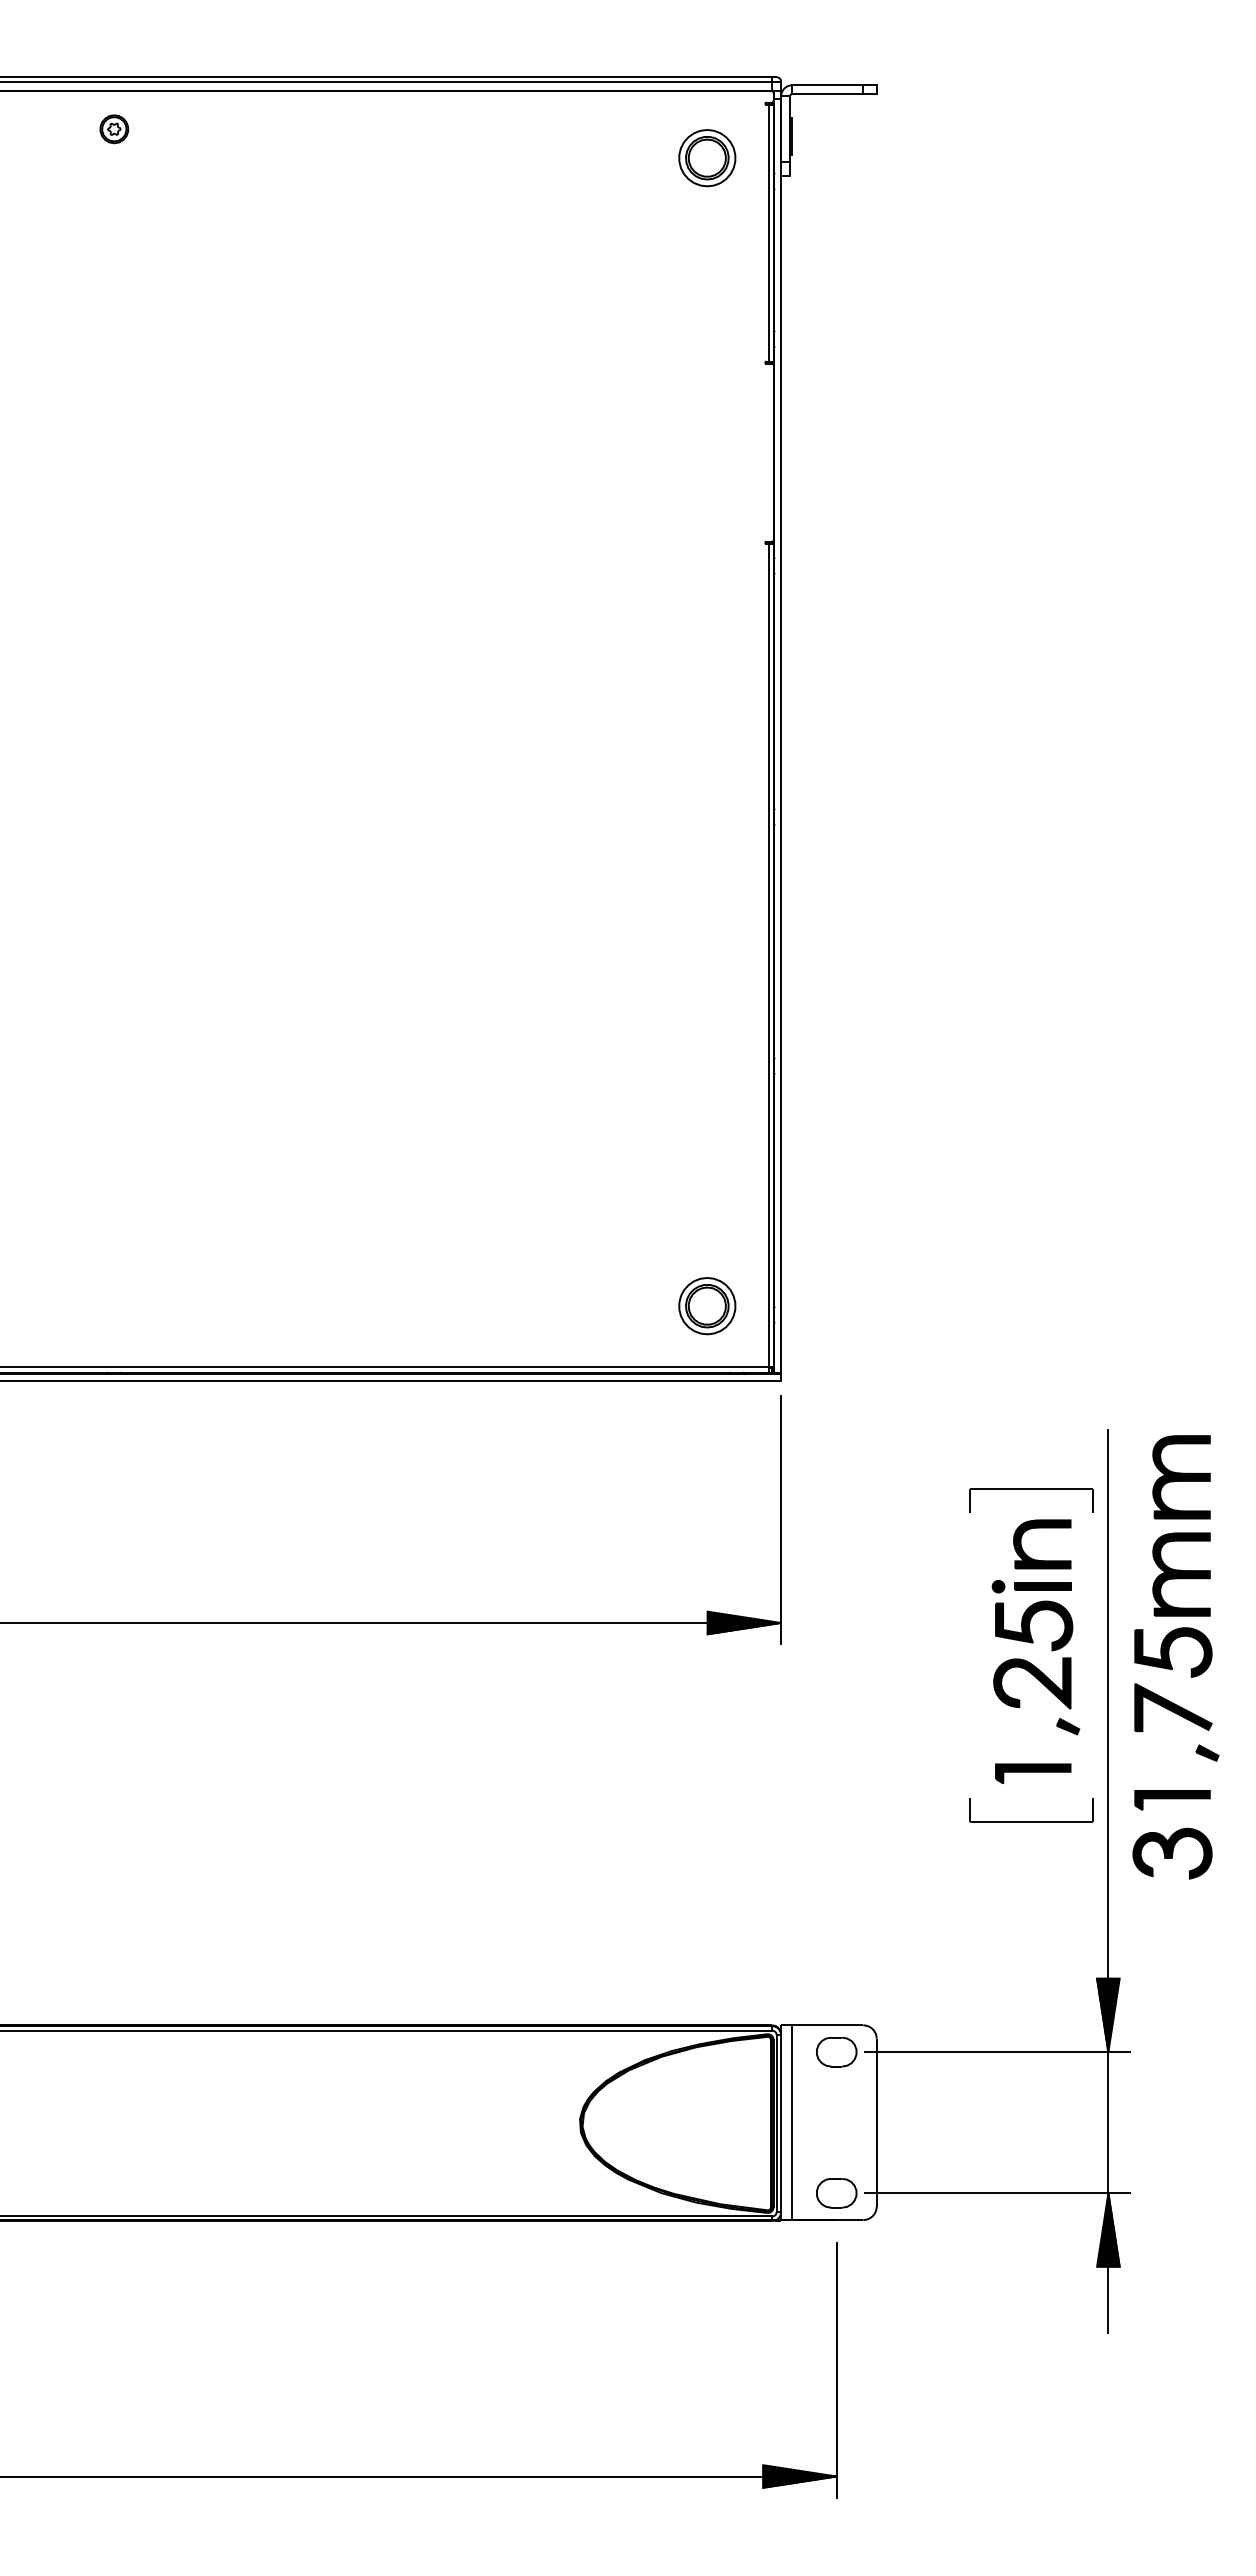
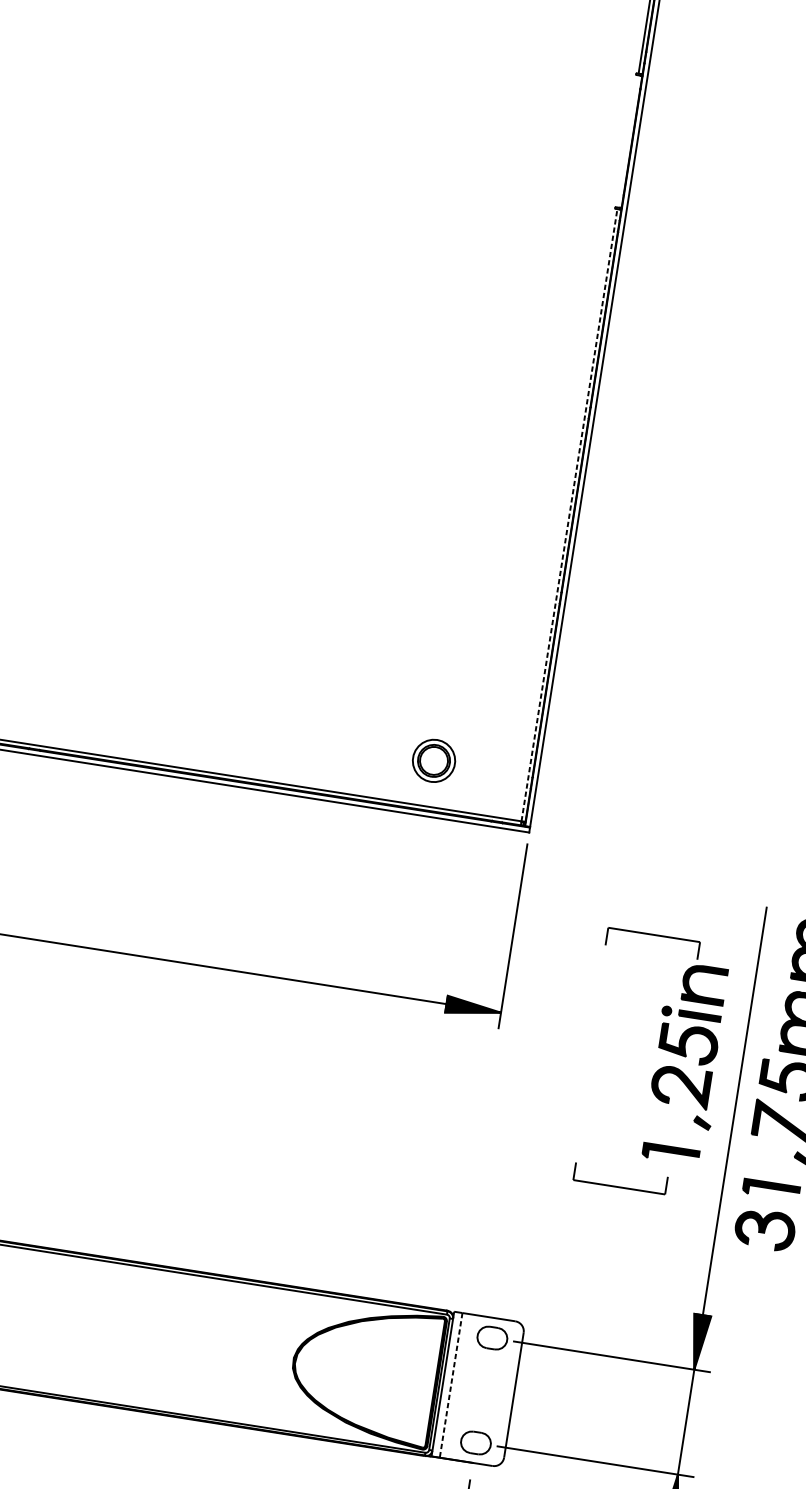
line: (768, 955) -> (569, 515), solid -> dashed
part: (707, 1306) -> (434, 761), moved
part: (1031, 1489) -> (654, 935), moved
part: (1031, 1821) -> (619, 1186), moved
line: (792, 2123) -> (451, 1386), solid -> dashed

